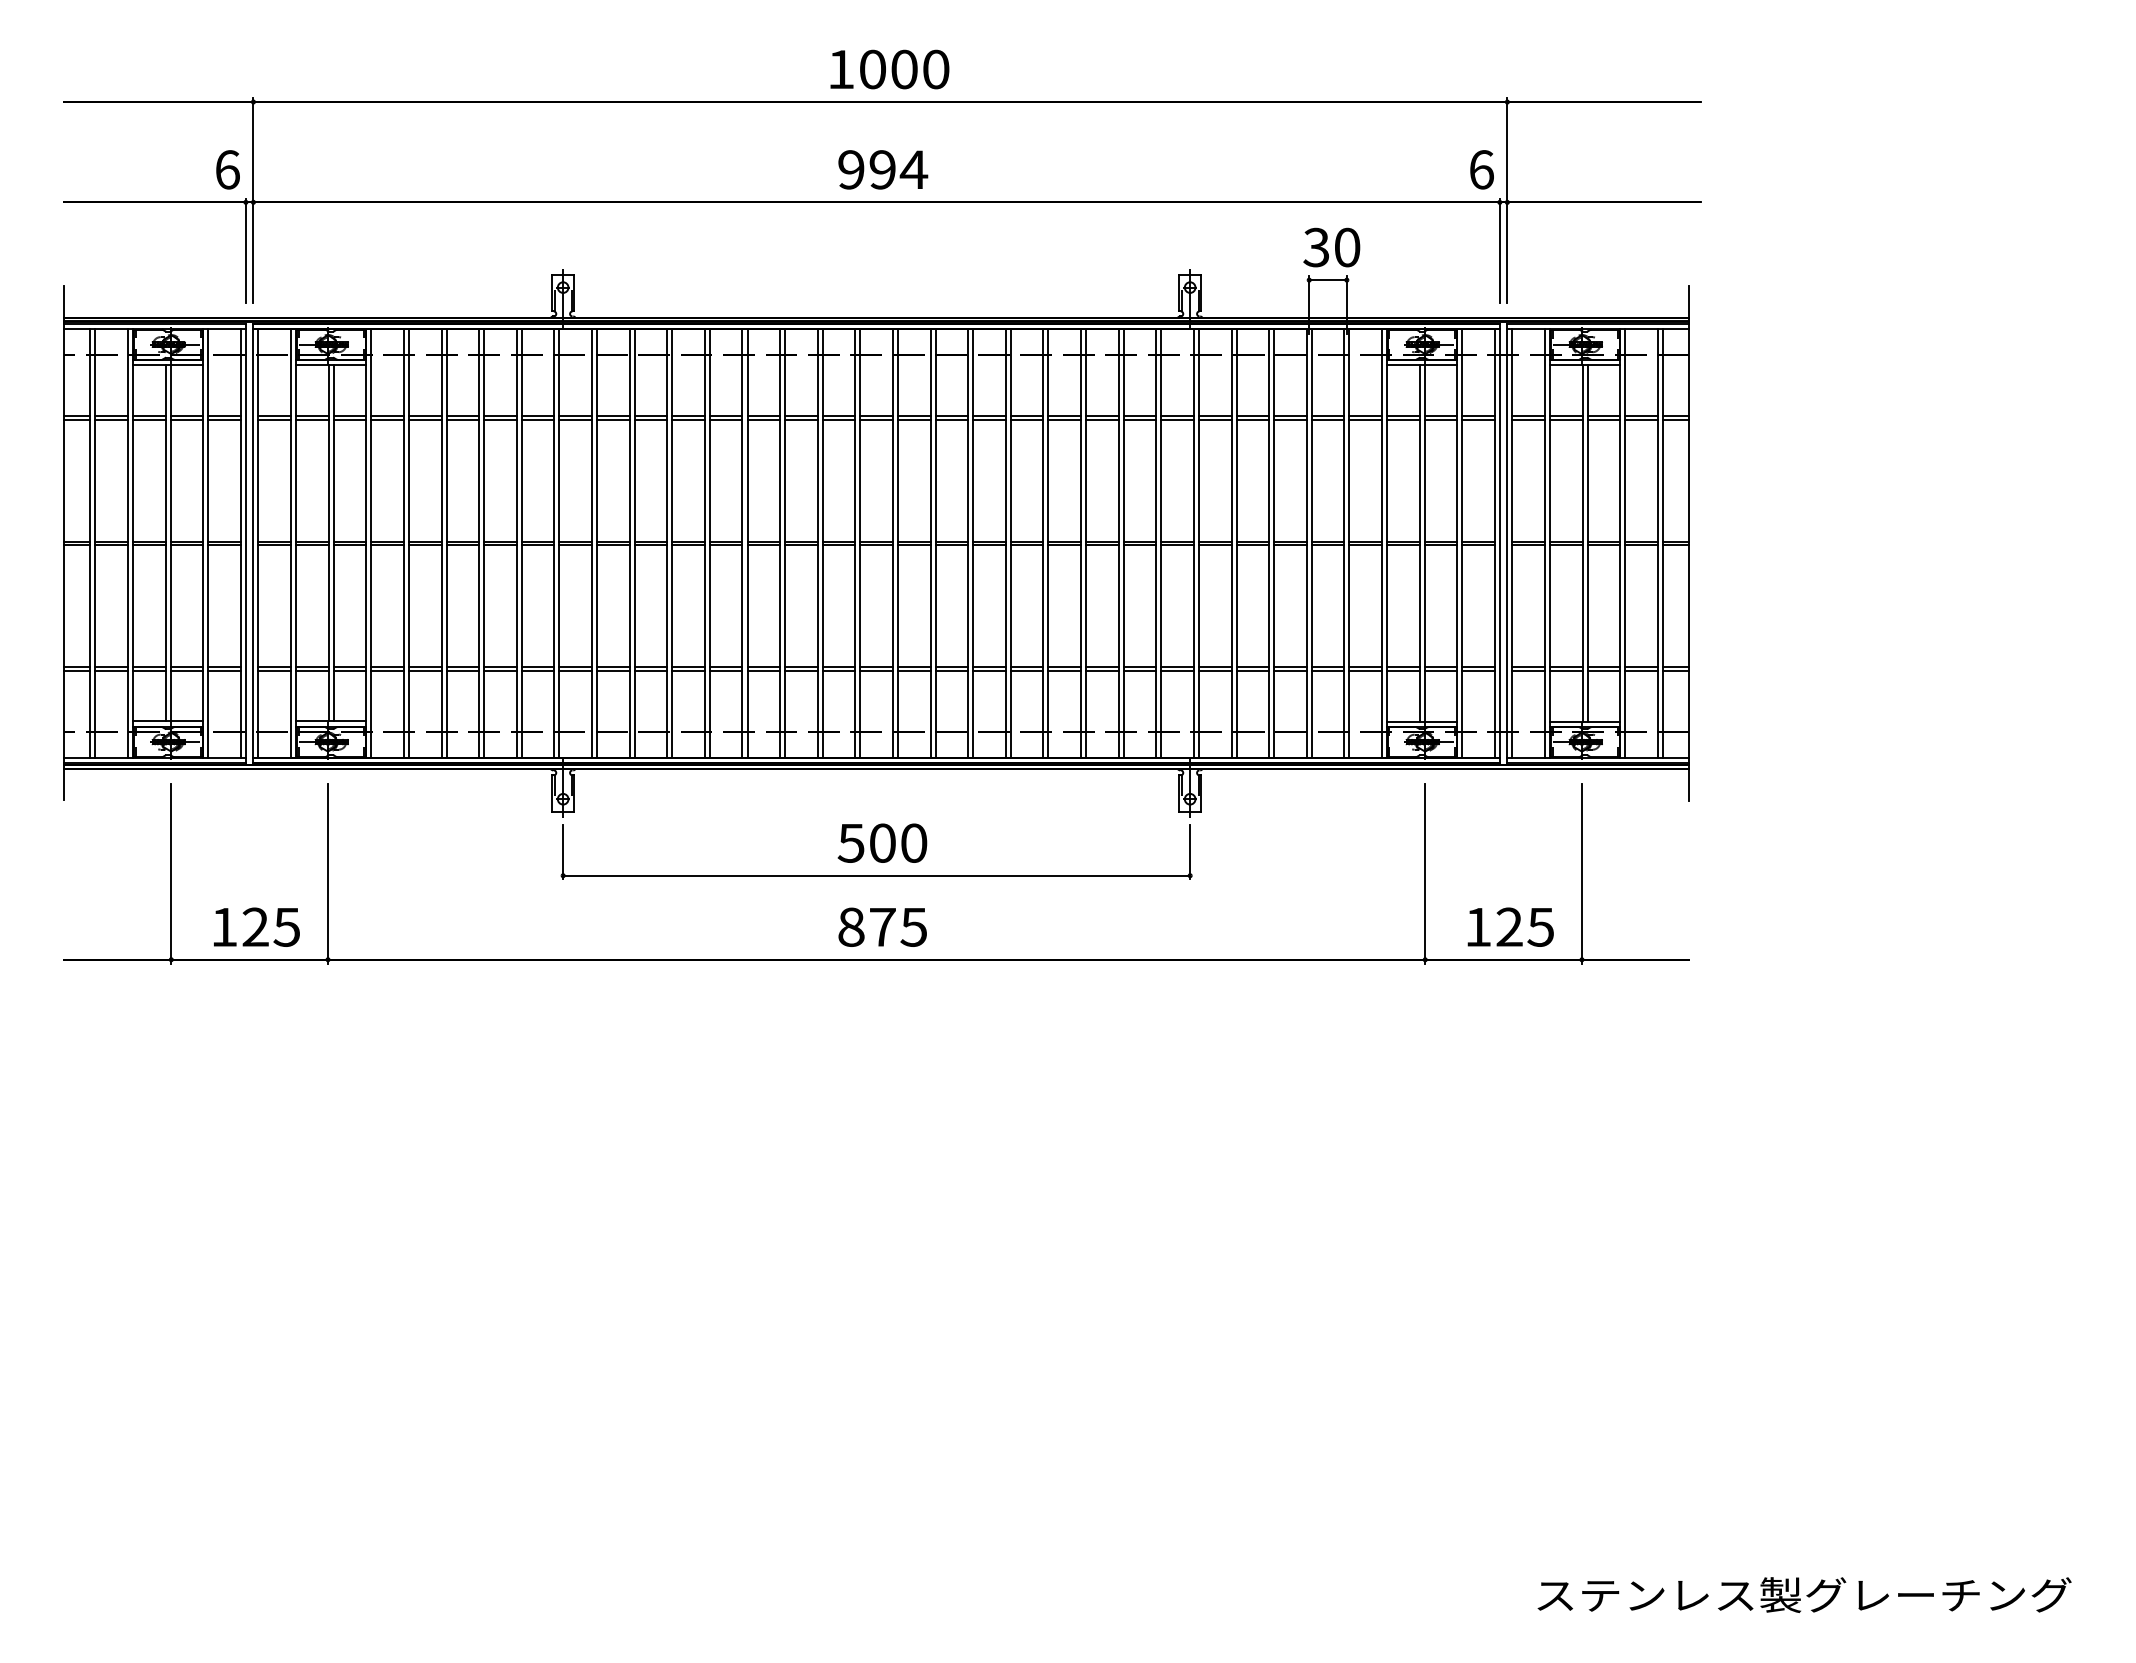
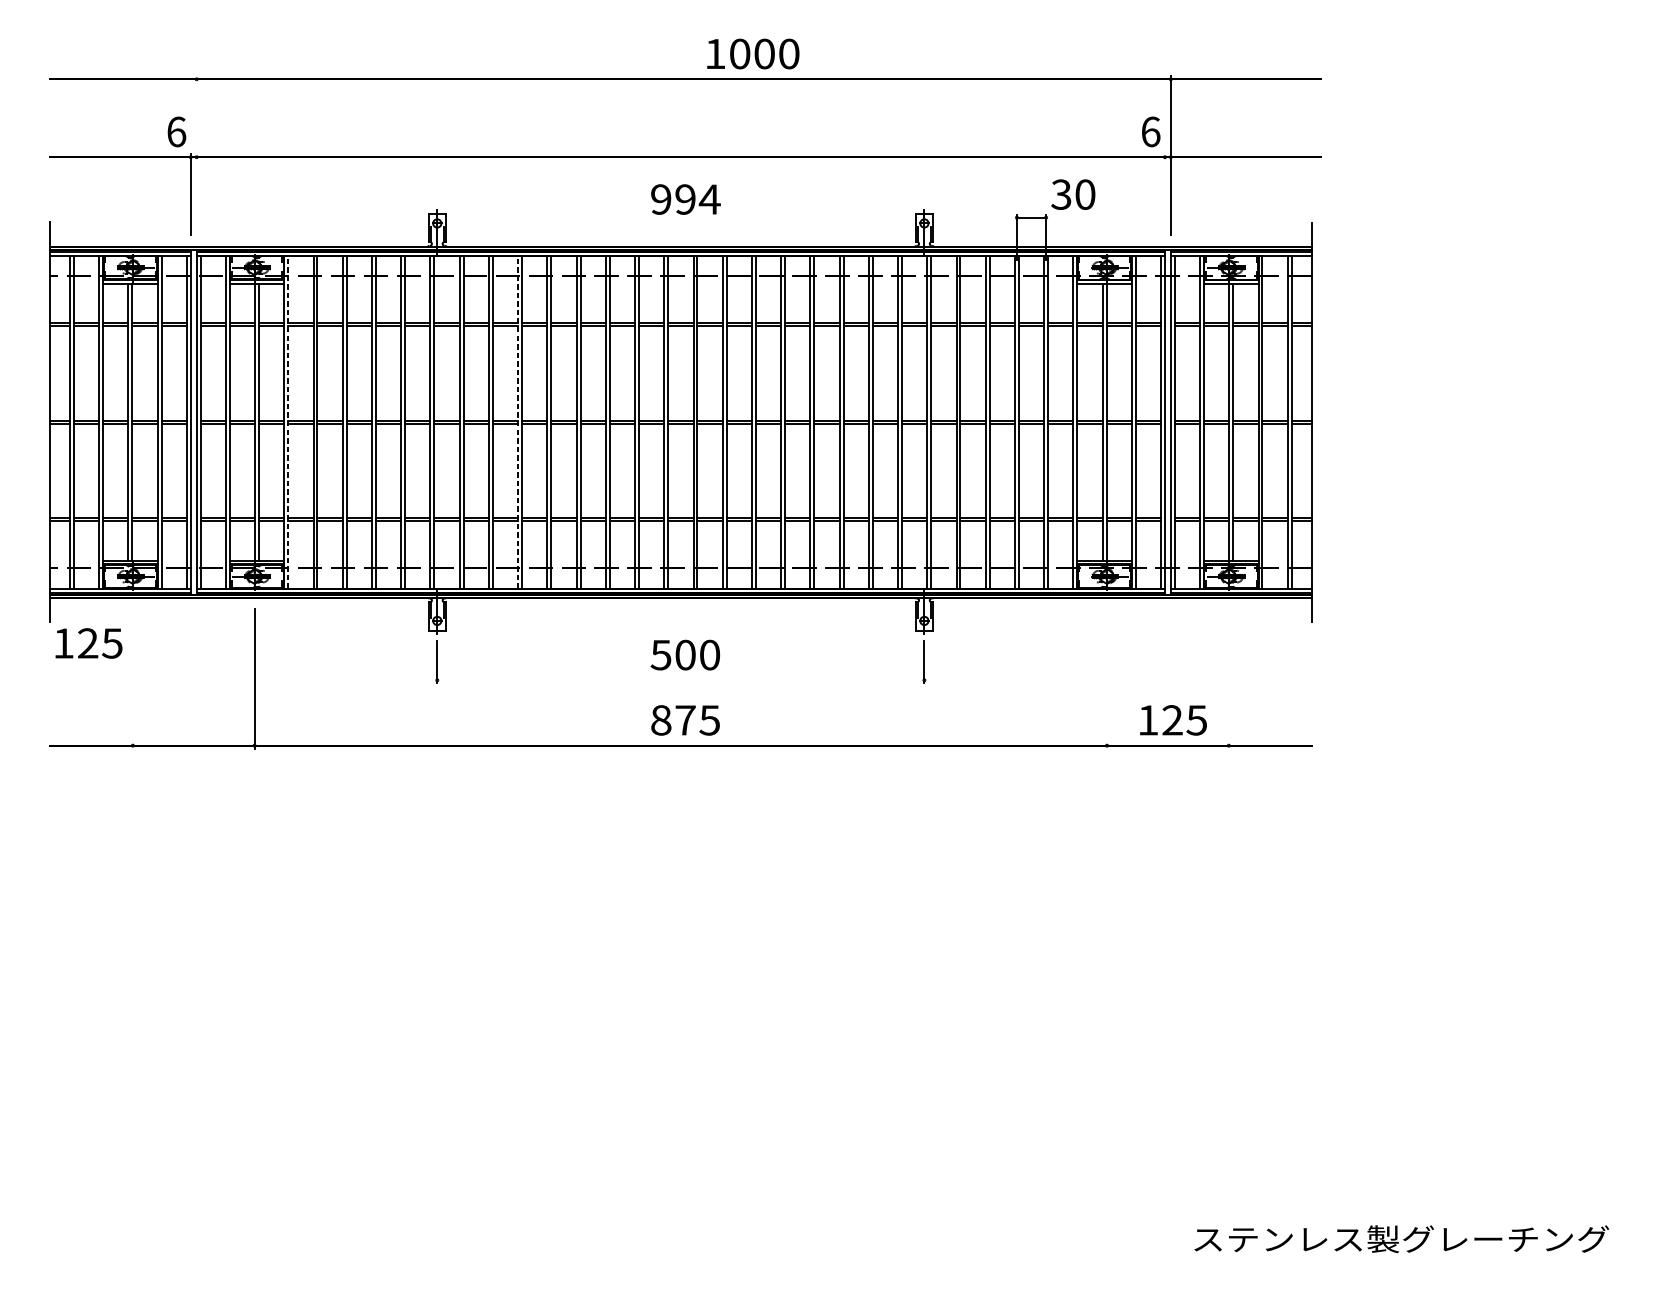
text: (889, 69) -> (752, 54), moved
text: (883, 169) -> (686, 199), moved
line: (253, 200) -> (196, 155), removed
text: (1331, 247) -> (1073, 194), moved
line: (1499, 250) -> (1164, 194), removed
line: (371, 542) -> (288, 421), solid -> dashed
line: (667, 542) -> (518, 421), solid -> dashed
line: (171, 873) -> (133, 678), removed
line: (1425, 873) -> (1107, 678), removed
line: (1581, 873) -> (1228, 678), removed
line: (876, 875) -> (680, 680), removed
text: (256, 926) -> (88, 642), moved

